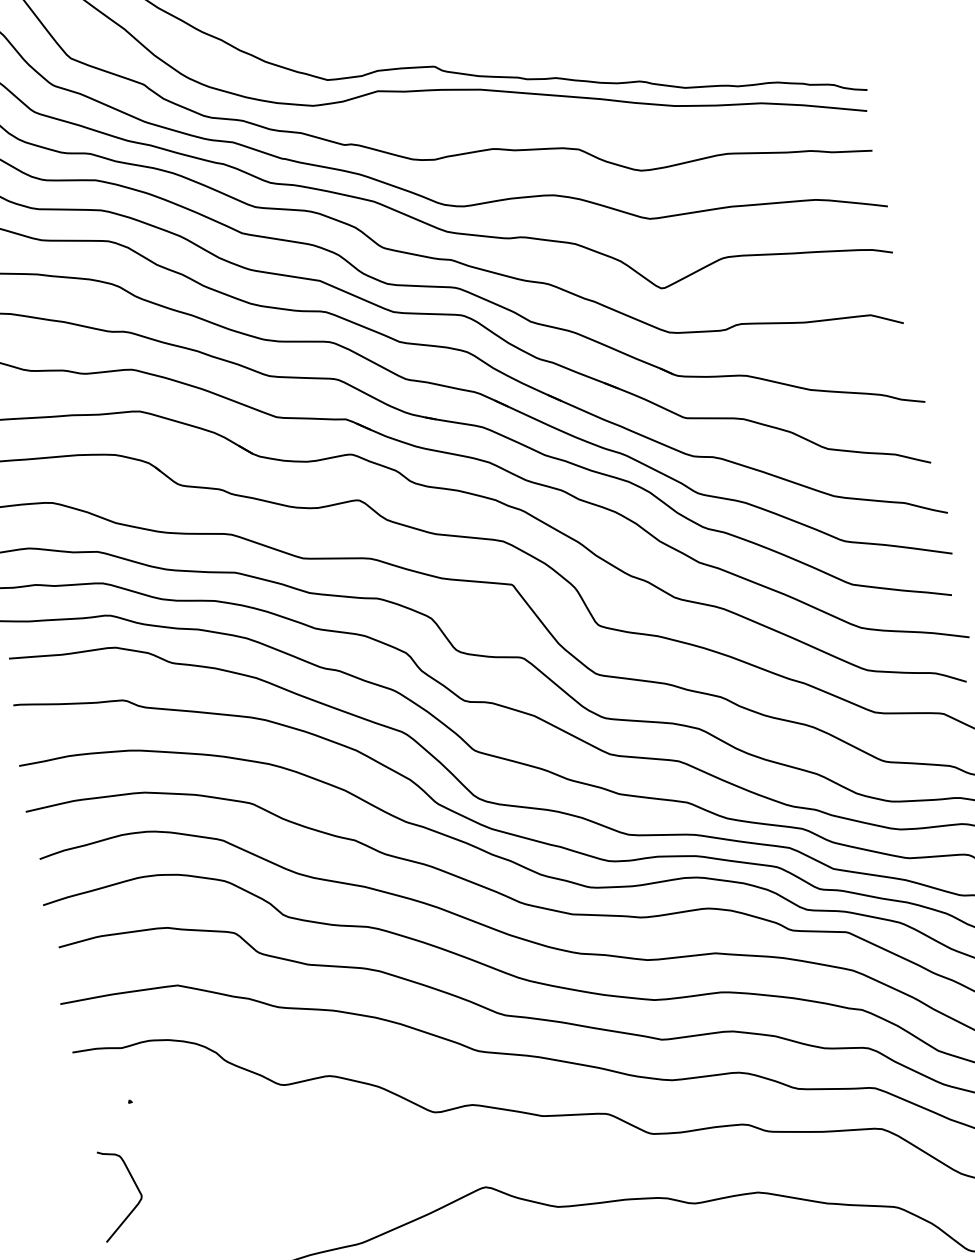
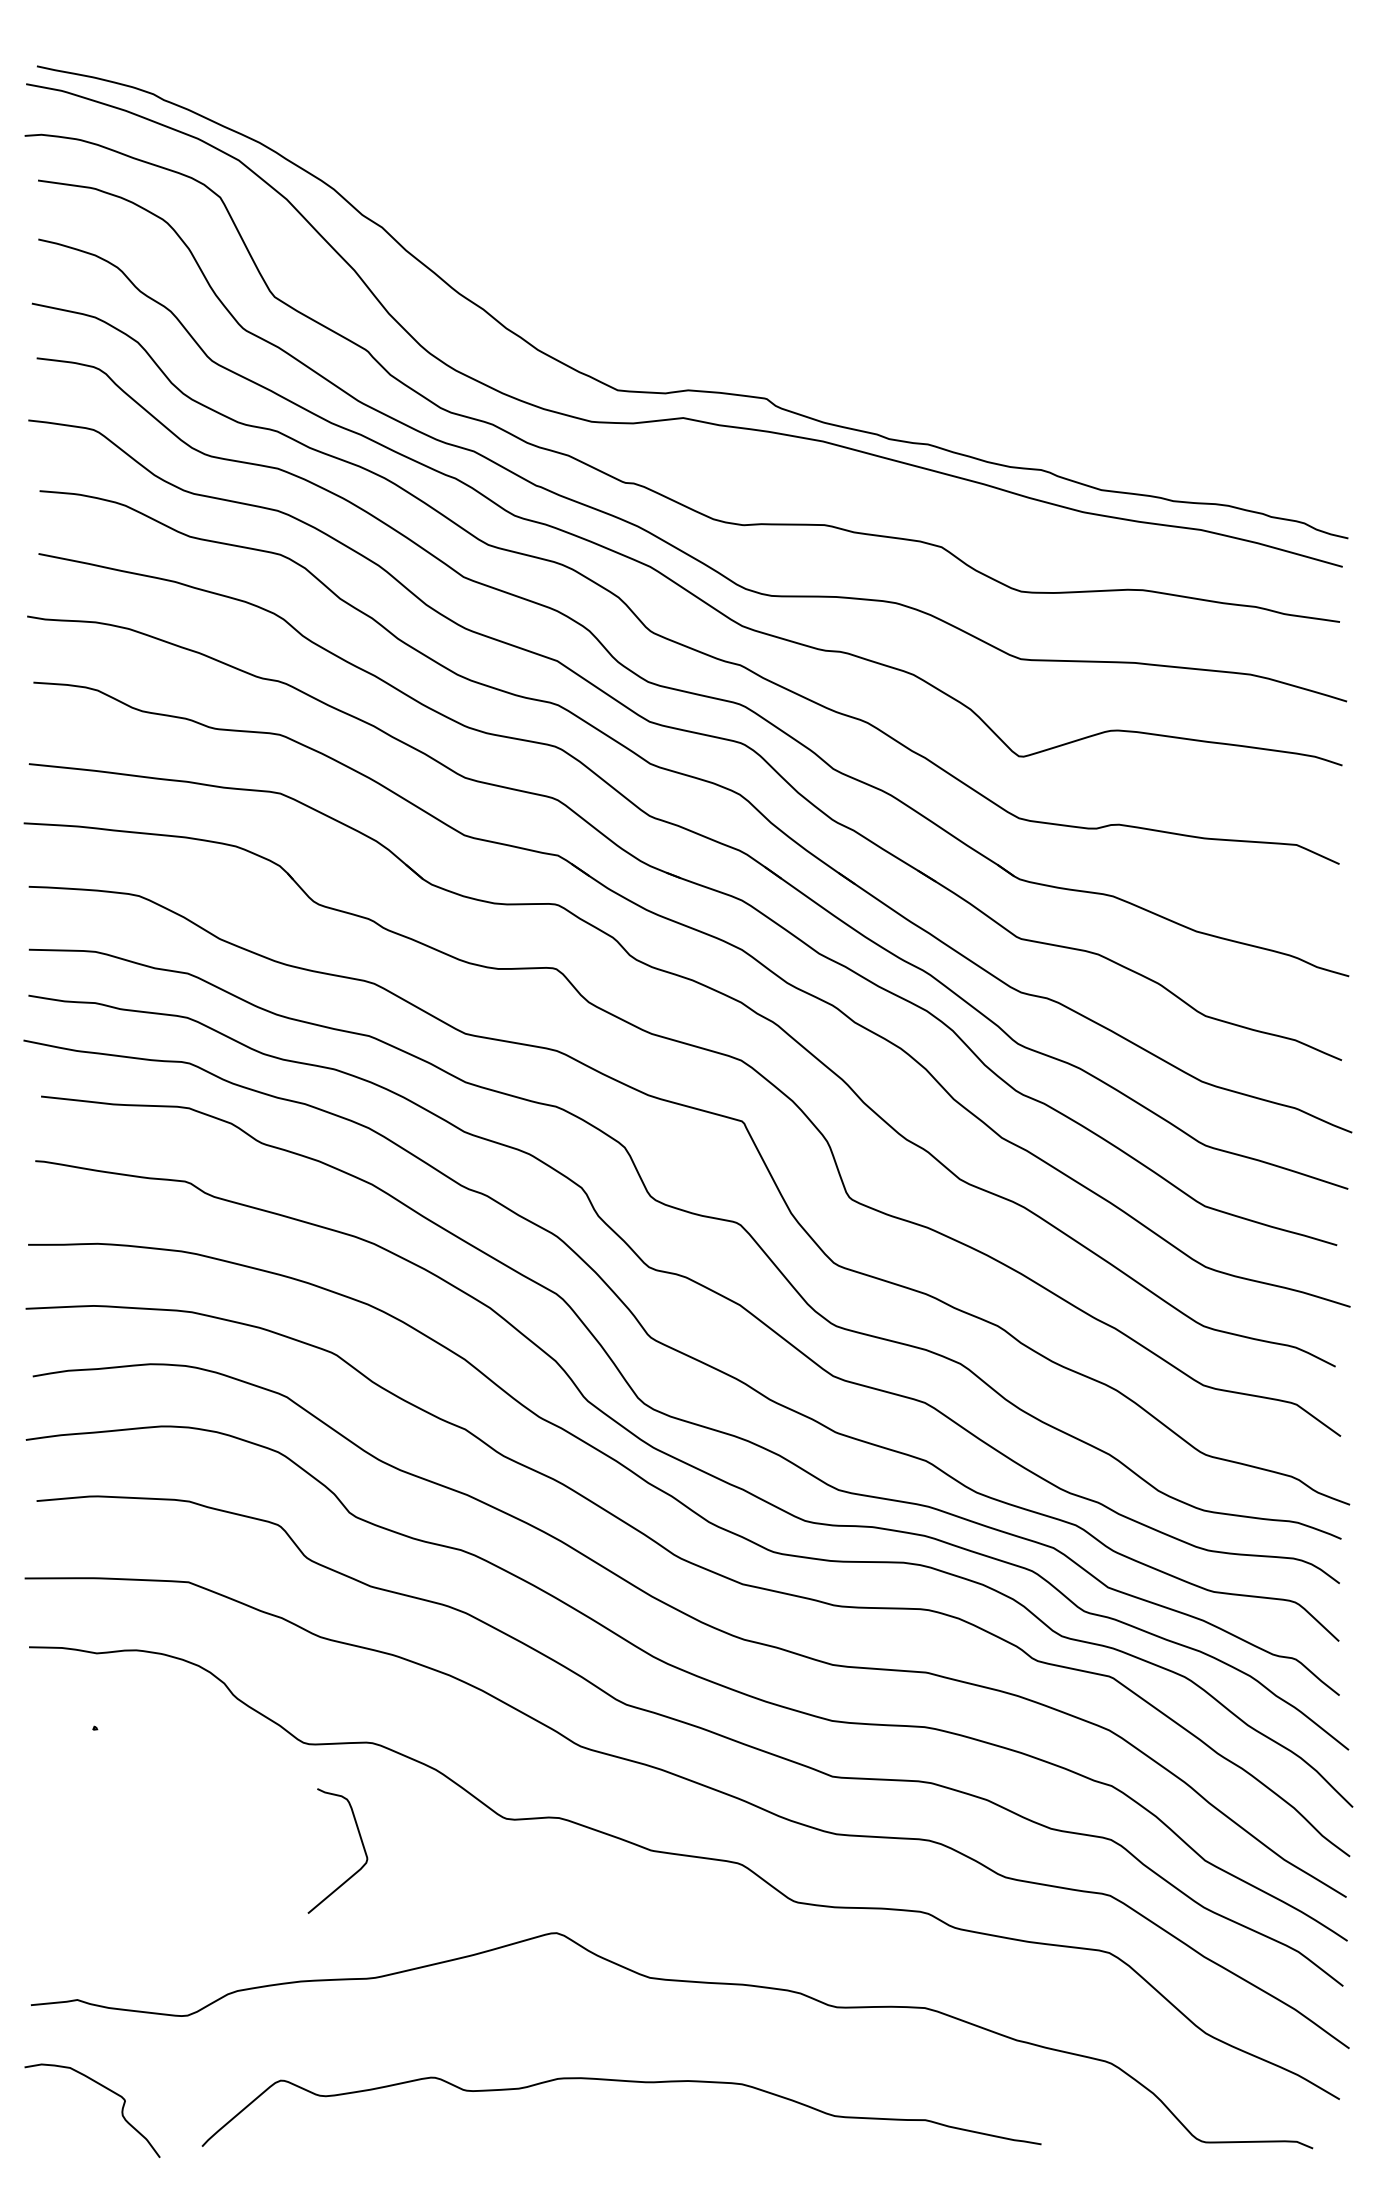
curve: (135, 1185) -> (361, 1843), moved

